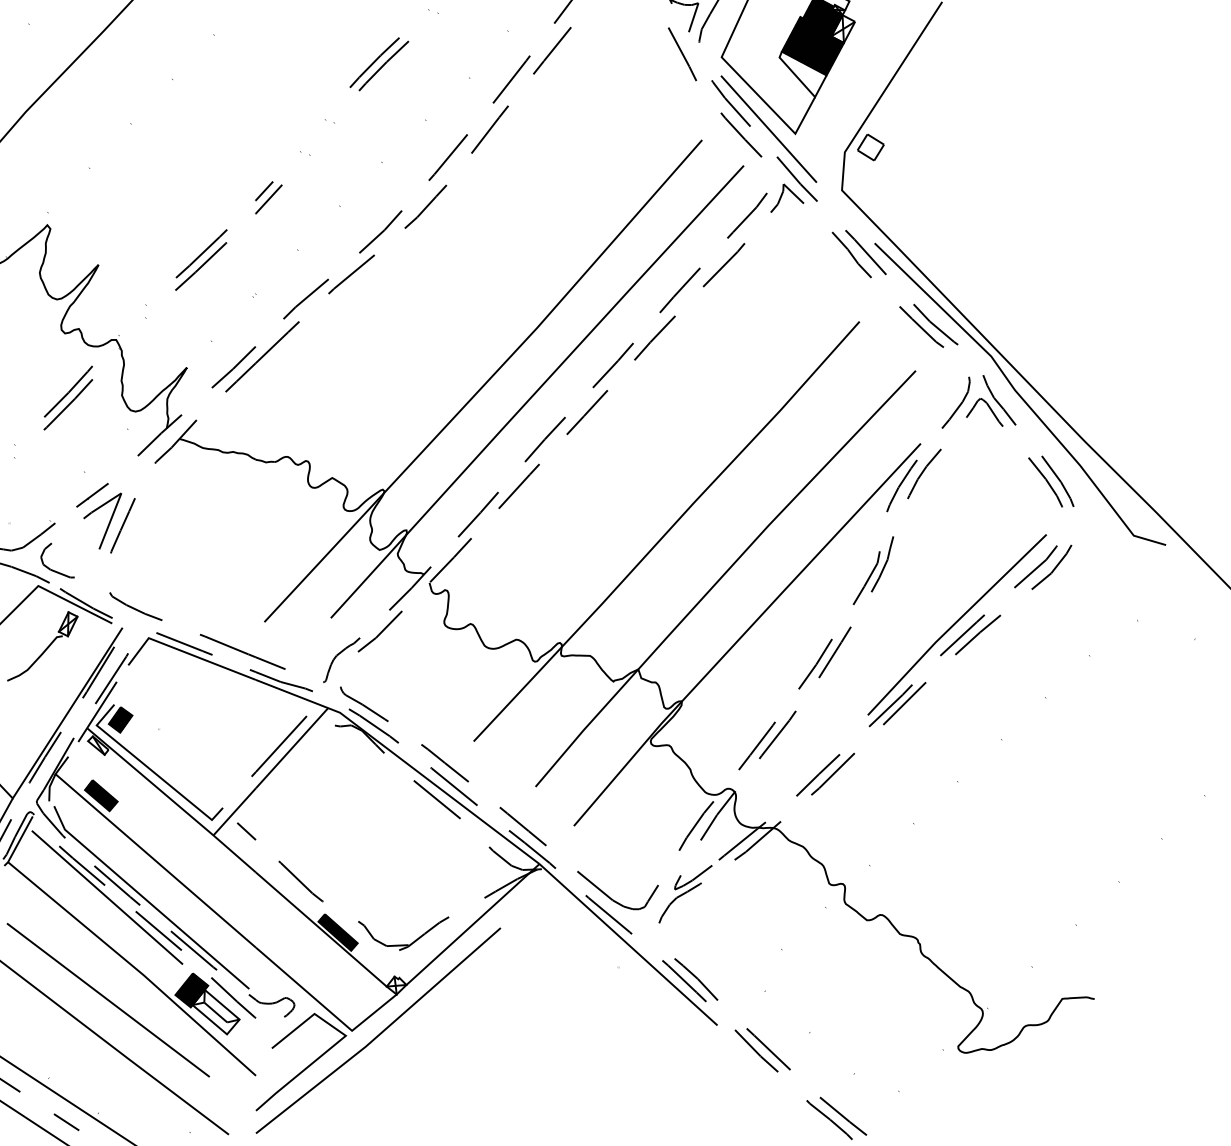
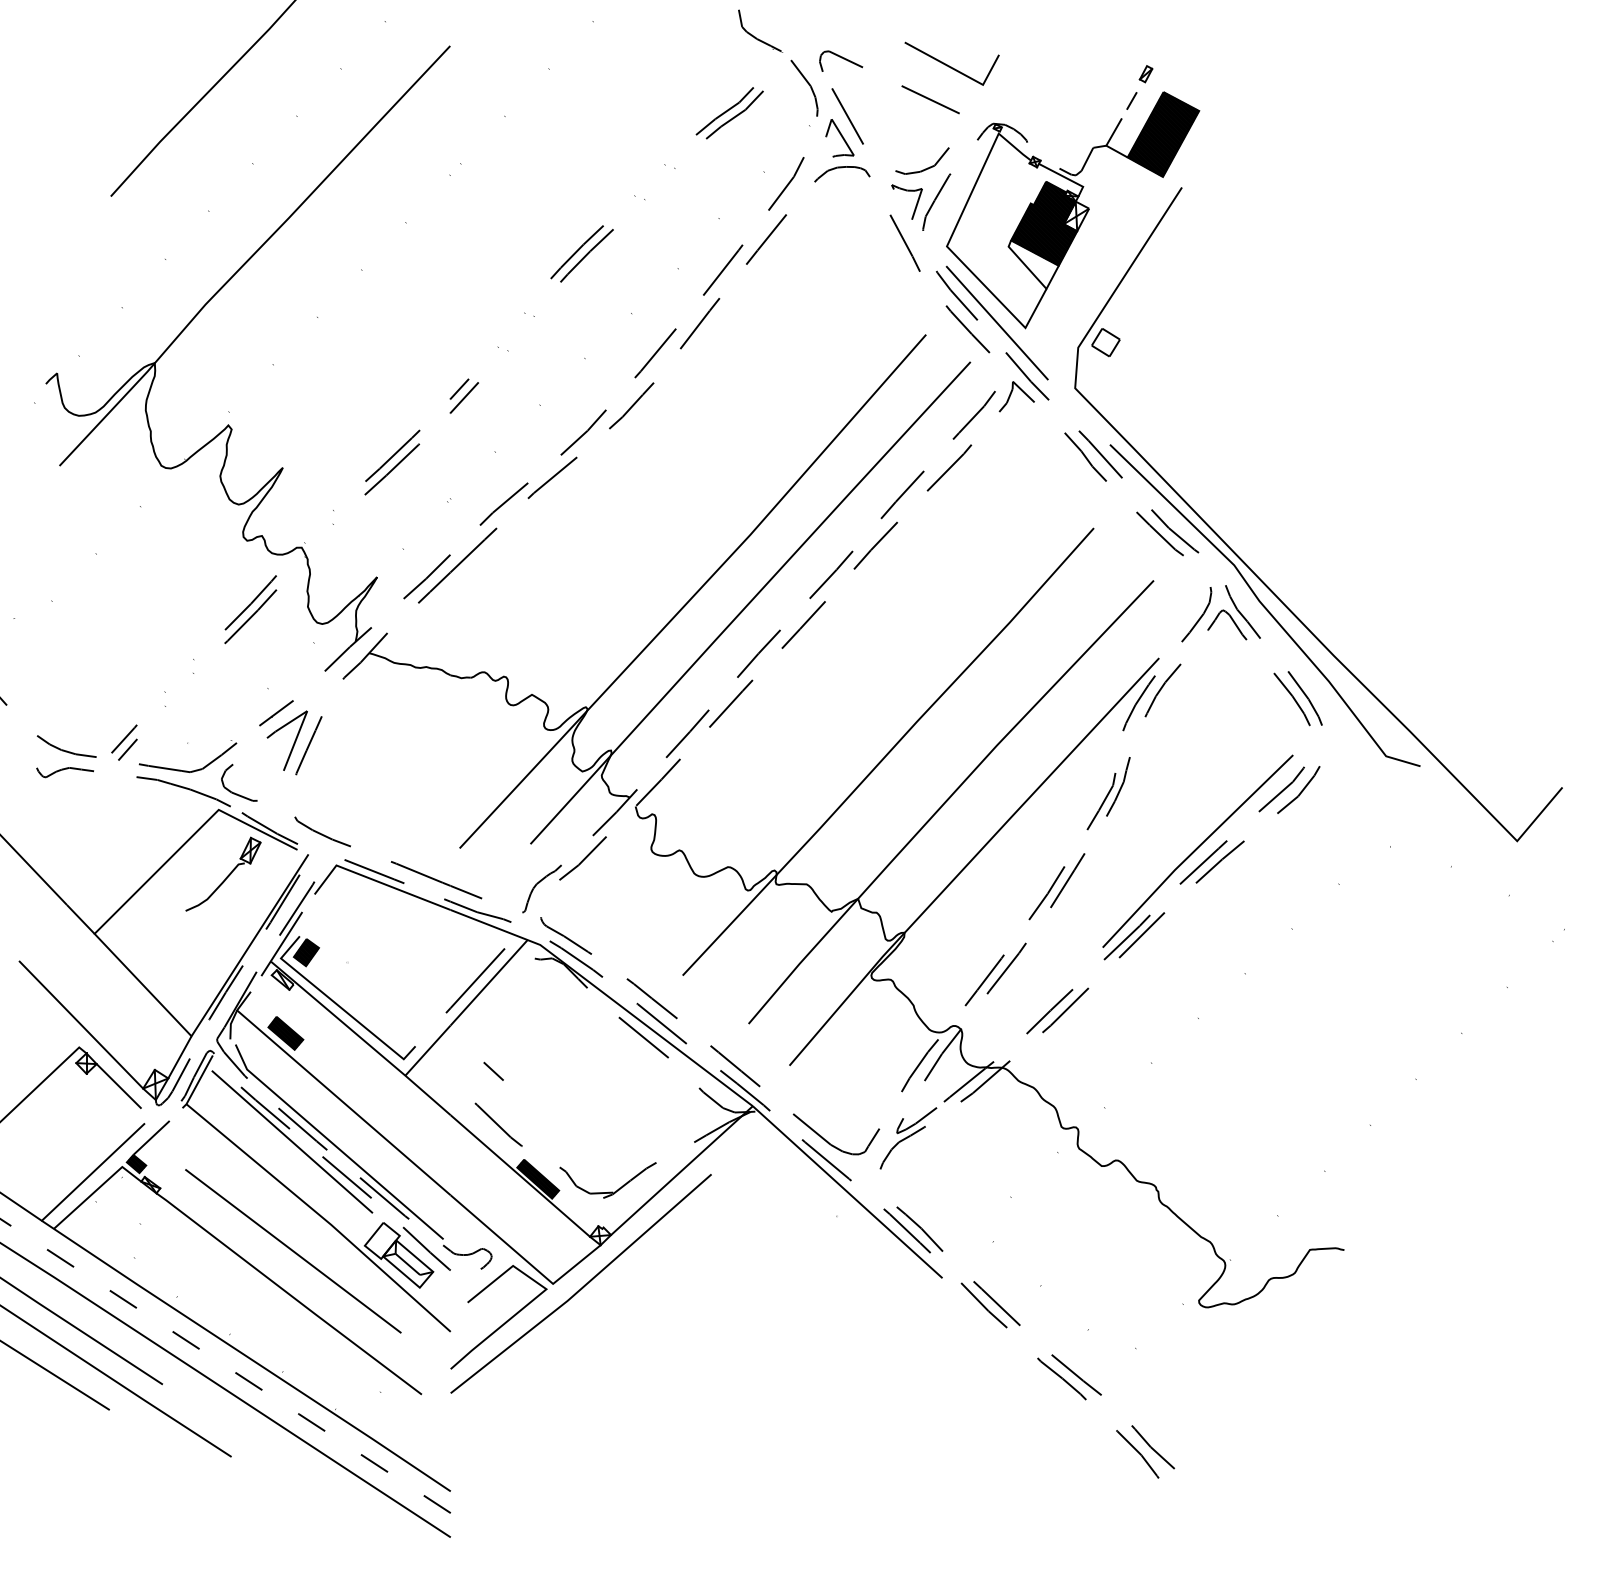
line: (246, 830) -> (493, 1070), moved
hatch: (192, 990) -> (382, 1240), removed

